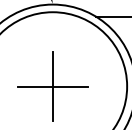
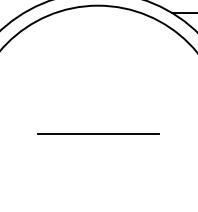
line: (52, 86) -> (97, 134), removed

